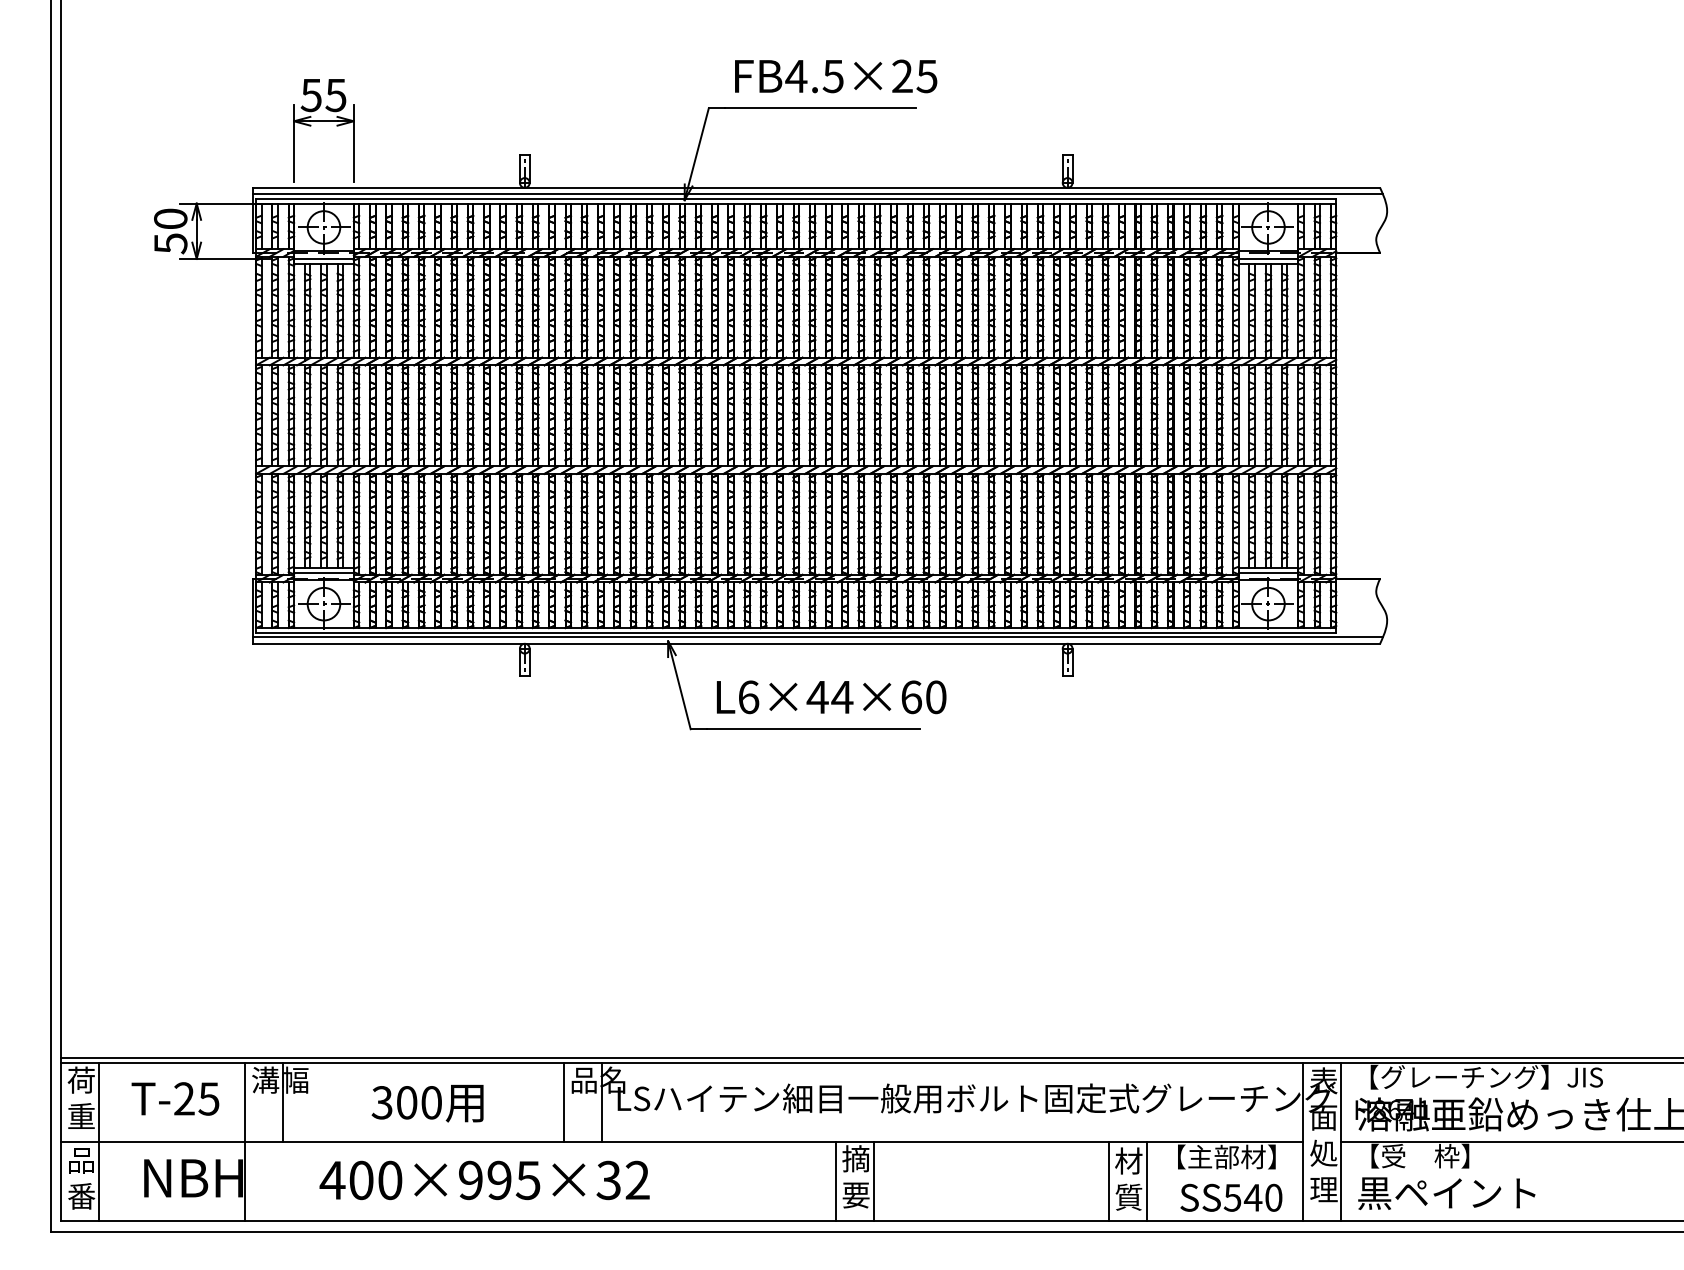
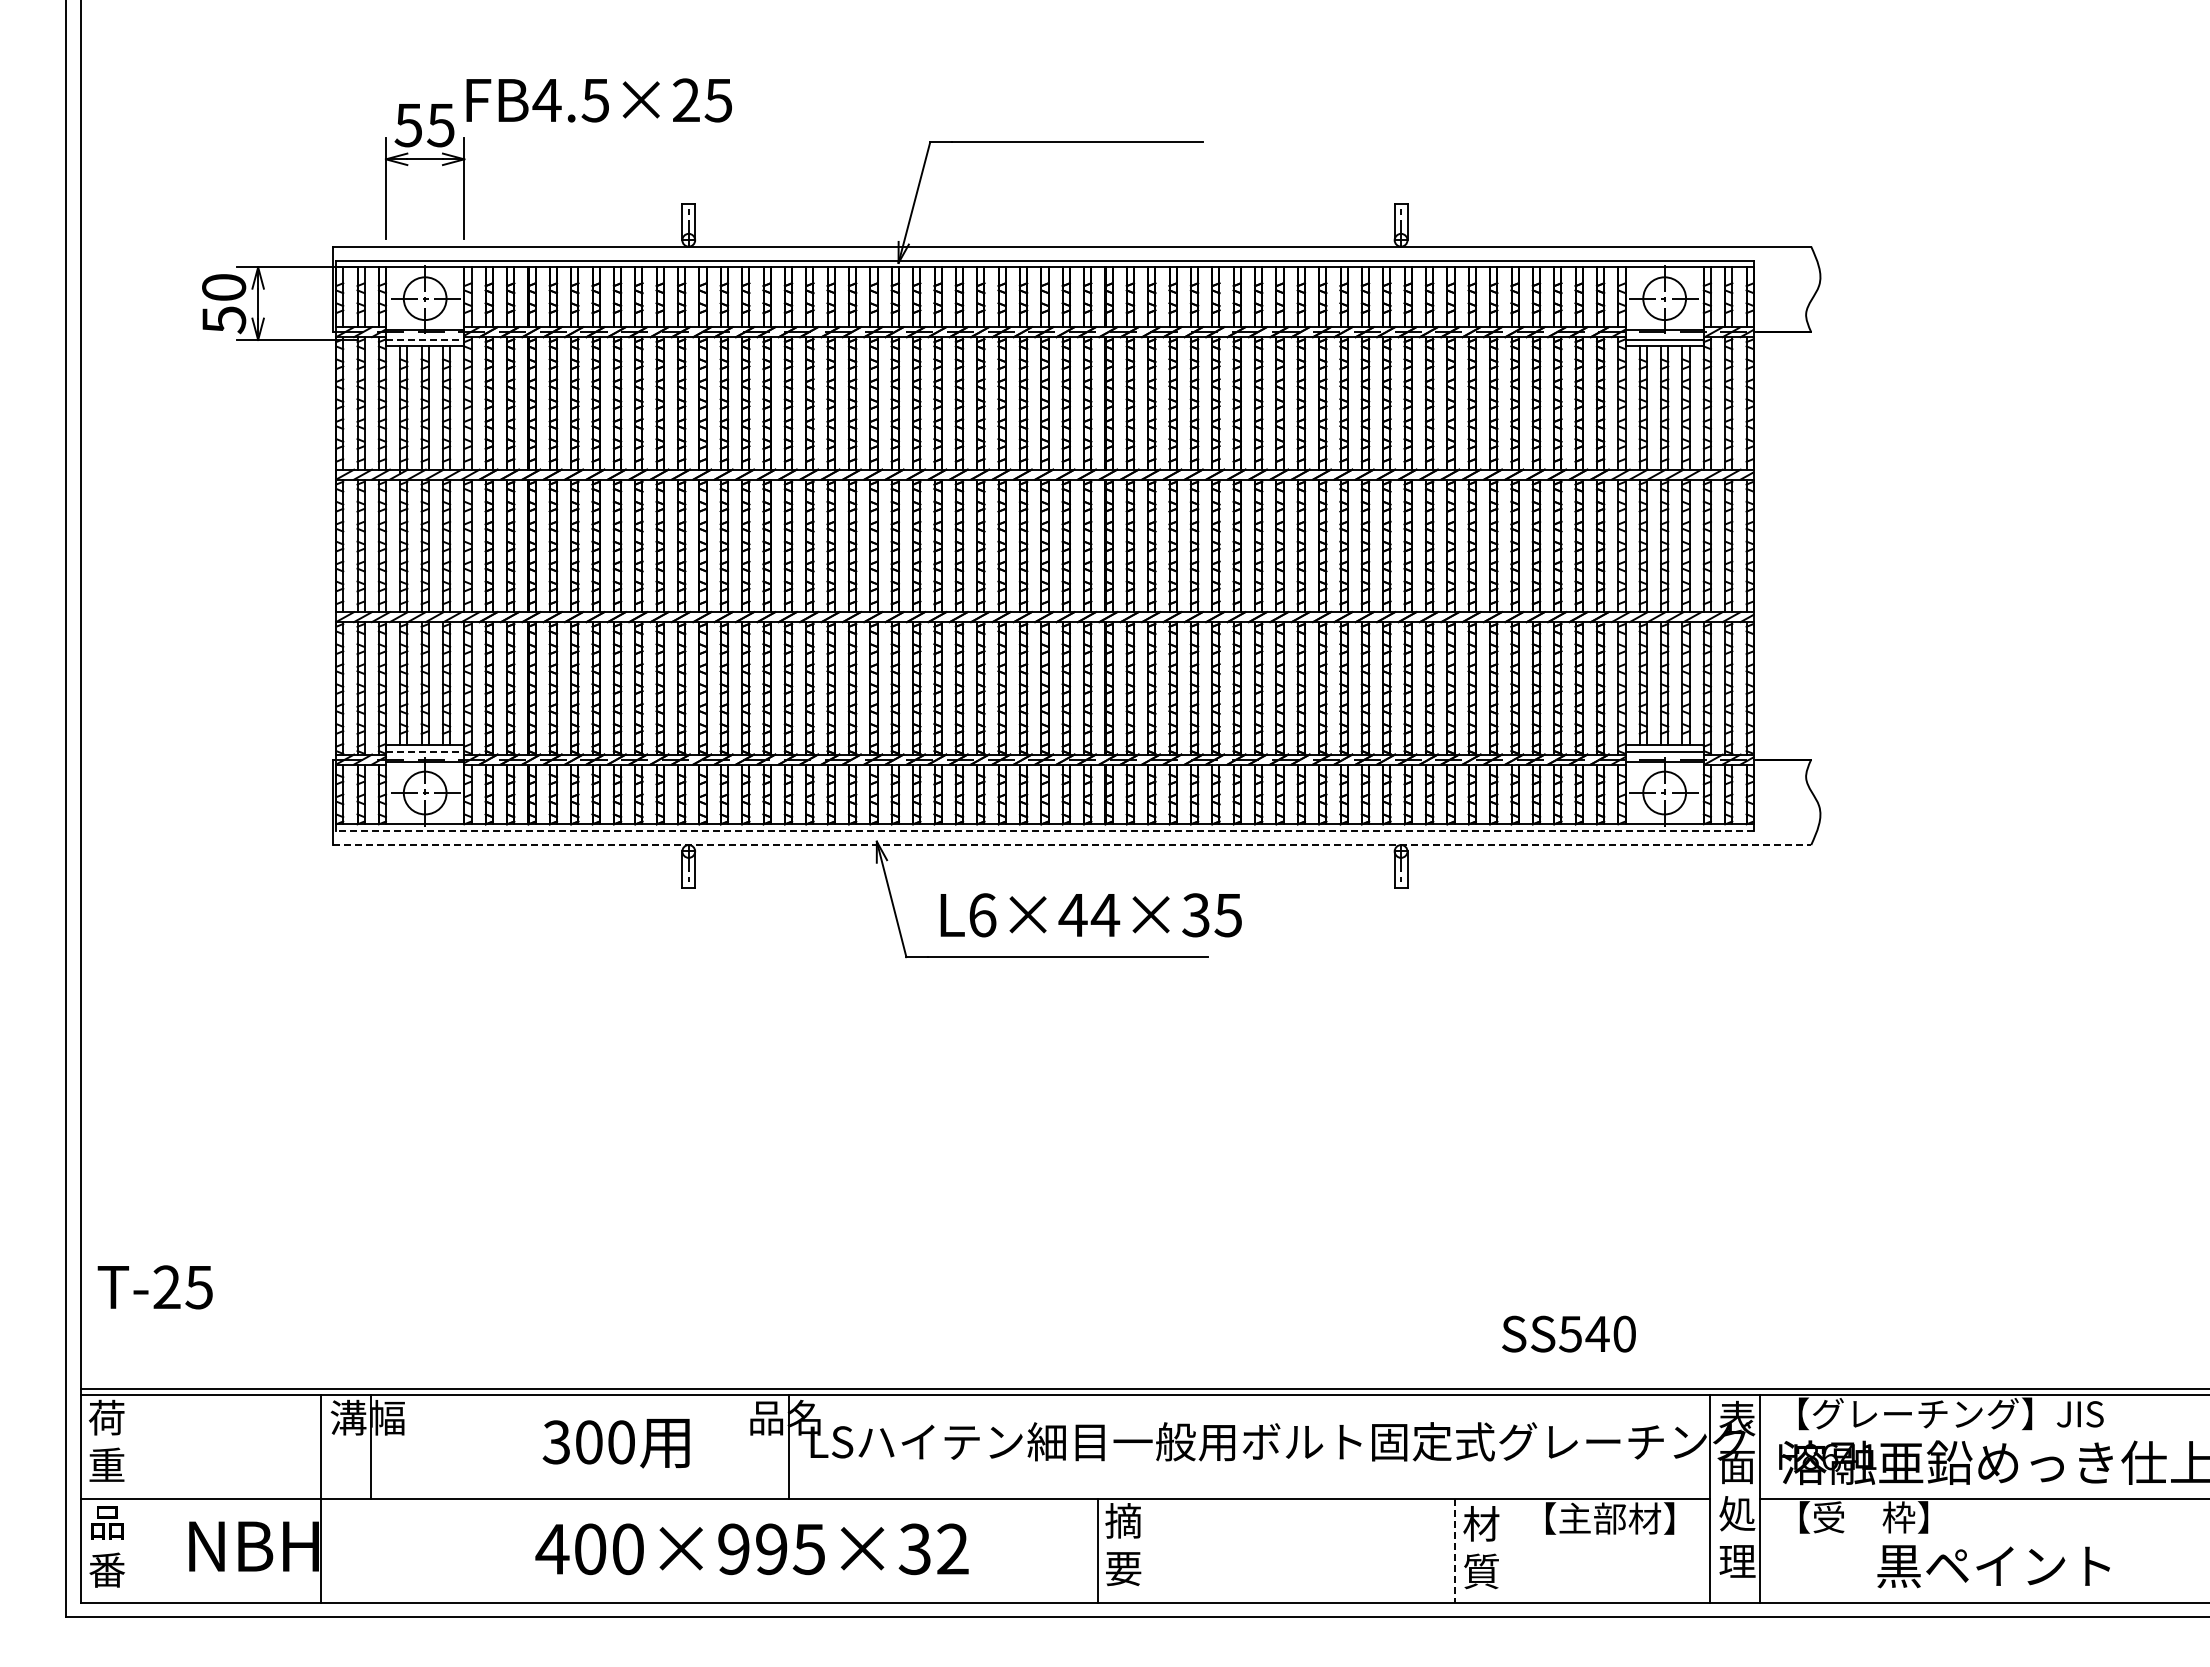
text: (835, 76) -> (598, 100), moved
line: (817, 194) -> (1073, 255), removed
line: (324, 259) -> (425, 340), solid -> dashed
line: (324, 572) -> (425, 751), solid -> dashed
line: (795, 632) -> (1044, 830), solid -> dashed
line: (817, 637) -> (1073, 836), removed
line: (817, 644) -> (1072, 845), solid -> dashed
text: (923, 697) -> (1212, 915), L6×44×60 -> L6×44×35
text: (174, 1099) -> (154, 1287), moved
line: (563, 1102) -> (739, 1446), removed
text: (427, 1103) -> (615, 1443), moved
line: (99, 1141) -> (130, 1498), removed
text: (484, 1180) -> (751, 1549), moved
line: (874, 1181) -> (1147, 1550), removed
line: (1109, 1181) -> (1455, 1550), solid -> dashed
line: (1147, 1181) -> (1505, 1550), removed
text: (1446, 1193) -> (1993, 1566), moved
text: (1231, 1197) -> (1568, 1333), moved

